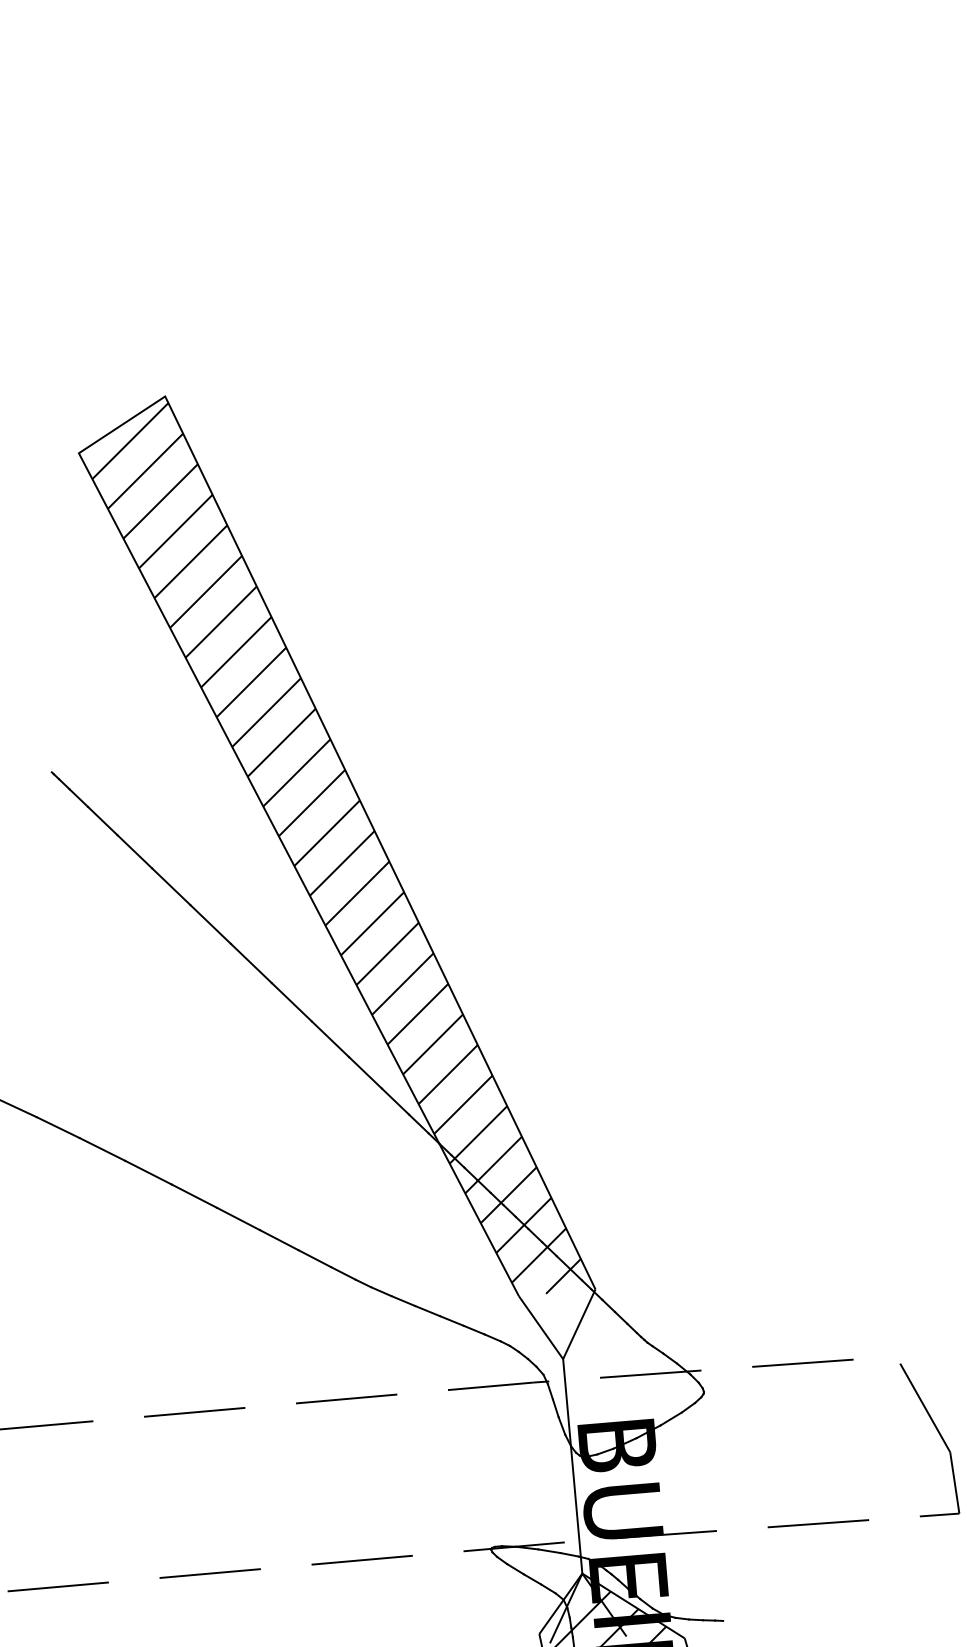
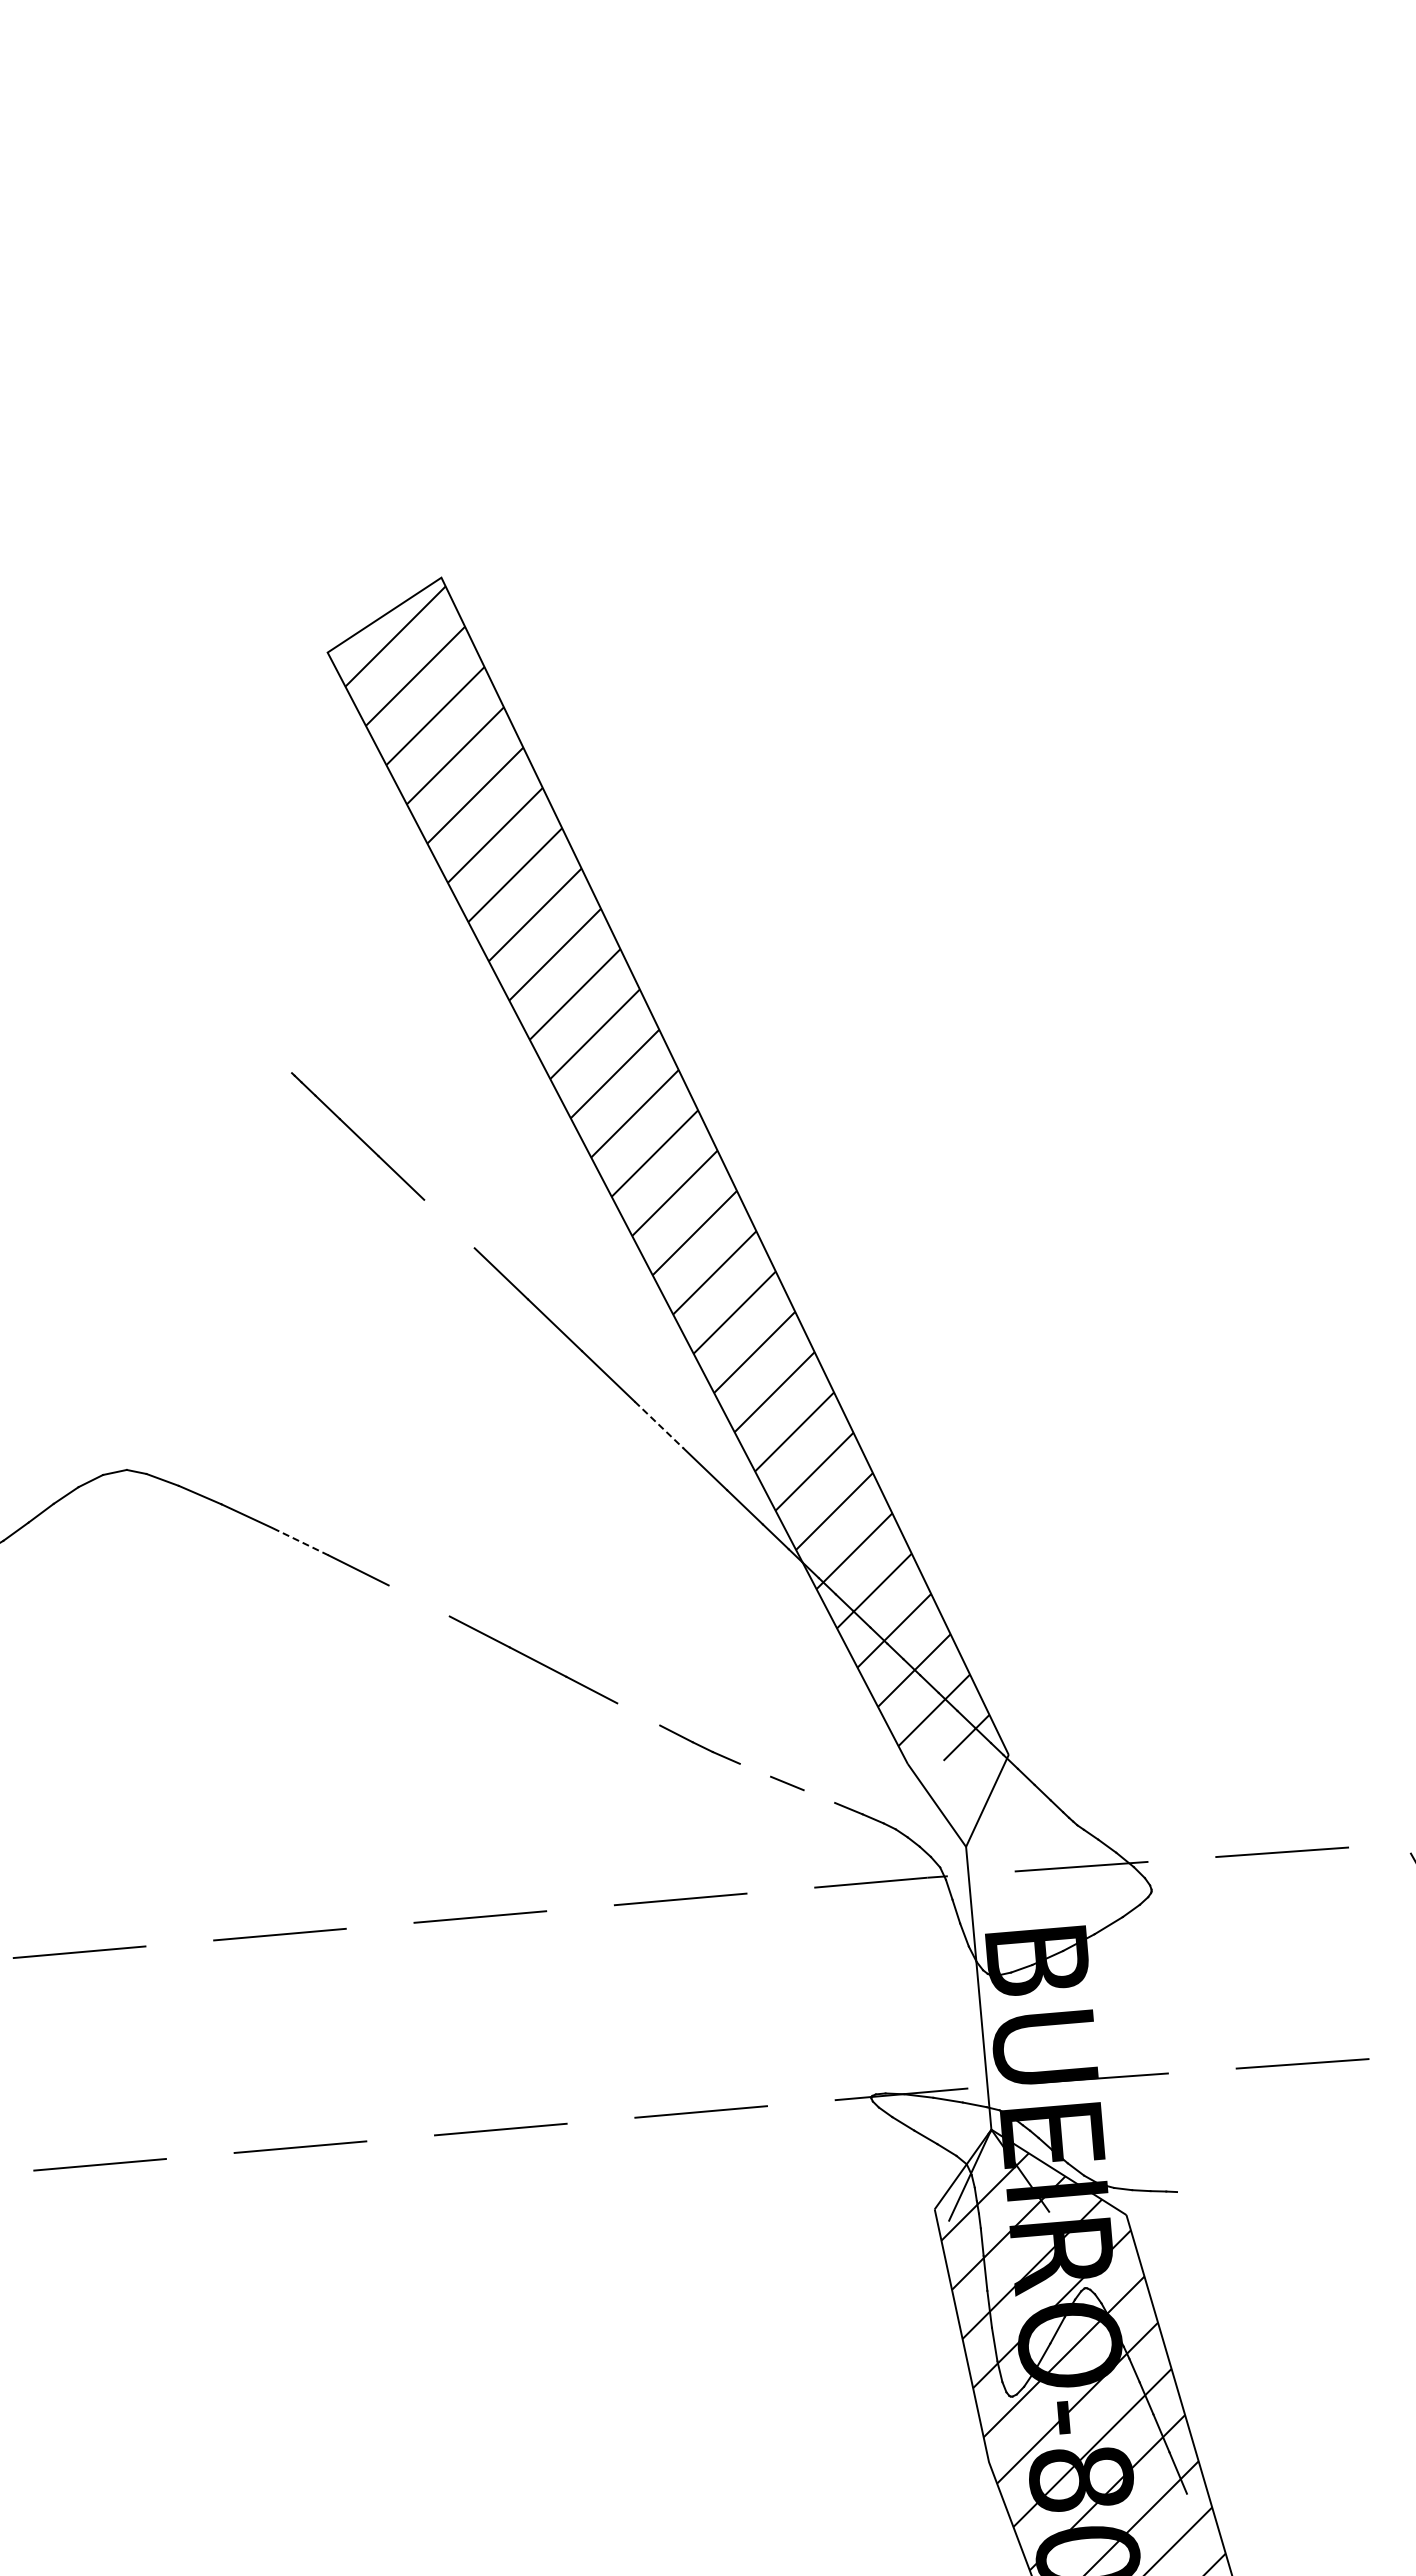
line: (171, 886) -> (449, 1223), removed
line: (330, 1039) -> (659, 1425), solid -> dashed
line: (58, 1127) -> (300, 1541), solid -> dashed
line: (147, 1172) -> (418, 1600), removed
line: (314, 1258) -> (638, 1714), removed
line: (403, 1300) -> (755, 1769), removed
line: (451, 1320) -> (819, 1796), removed

